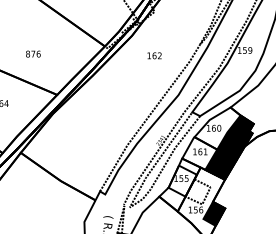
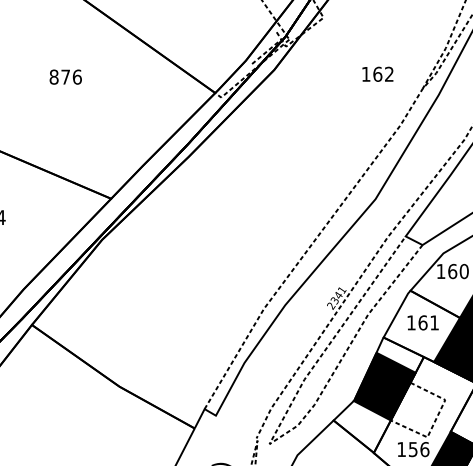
text: (33, 53) -> (66, 75), moved
text: (154, 55) -> (377, 73), moved
fill: (182, 180) -> (384, 385), added

